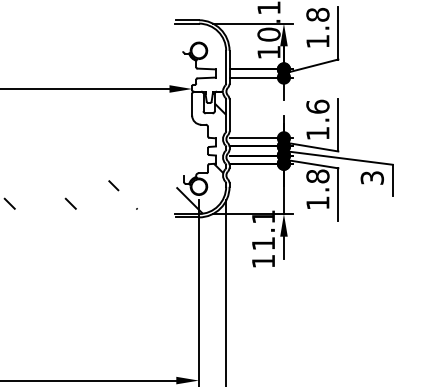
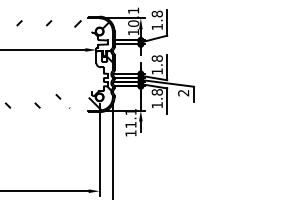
hatch: (126, 65) -> (64, 38), added
text: (316, 106) -> (156, 58), 1.6 -> 1.8
text: (371, 178) -> (183, 93), 3 -> 2

